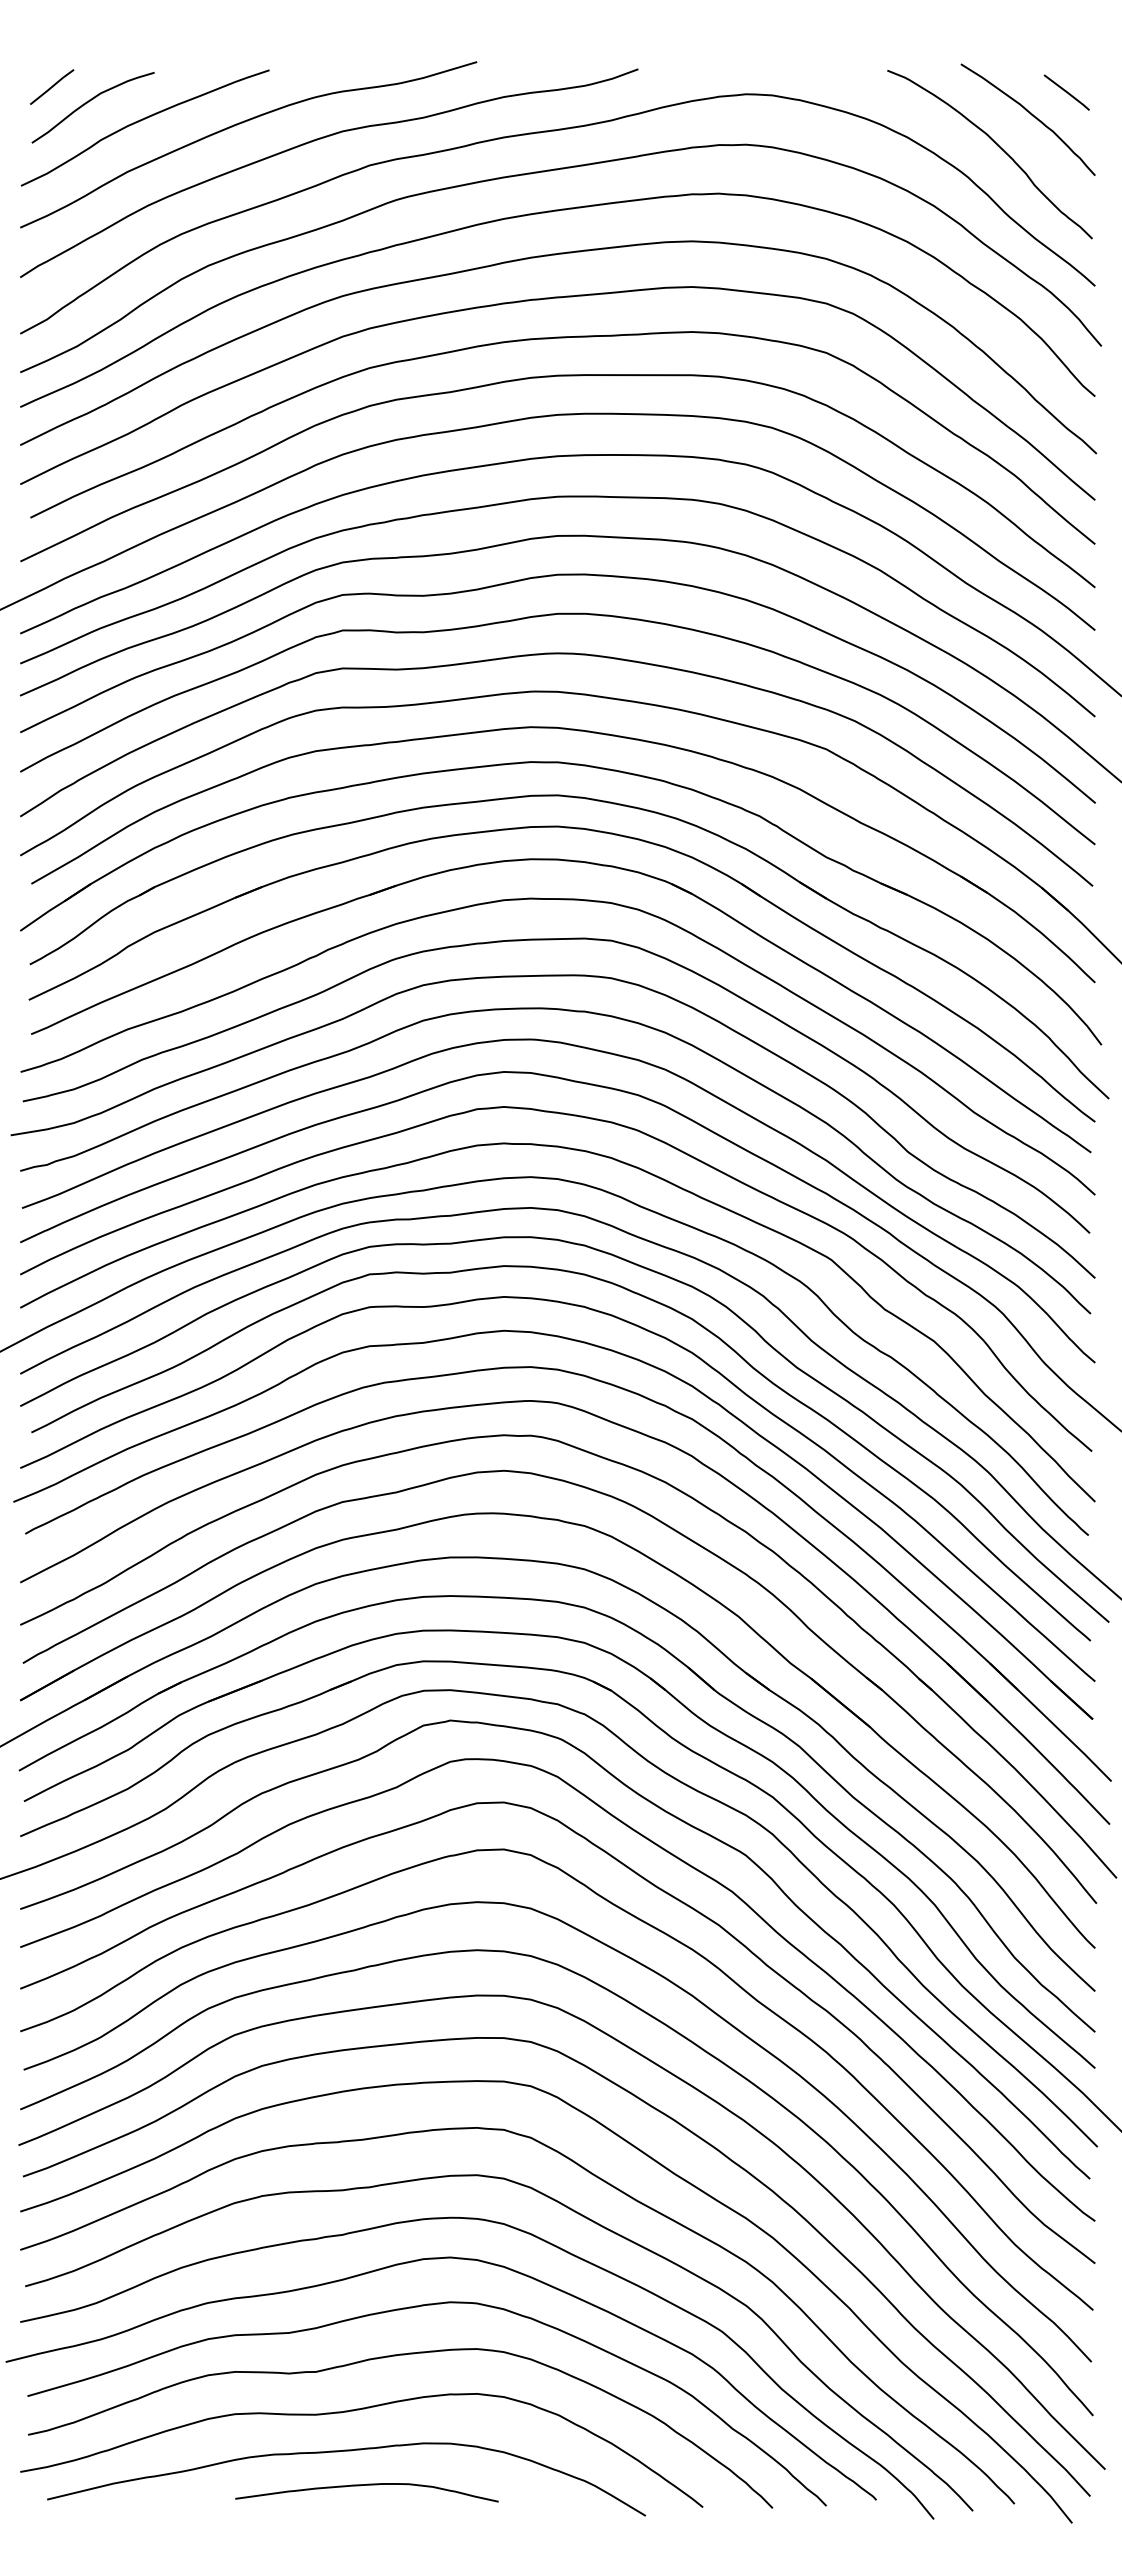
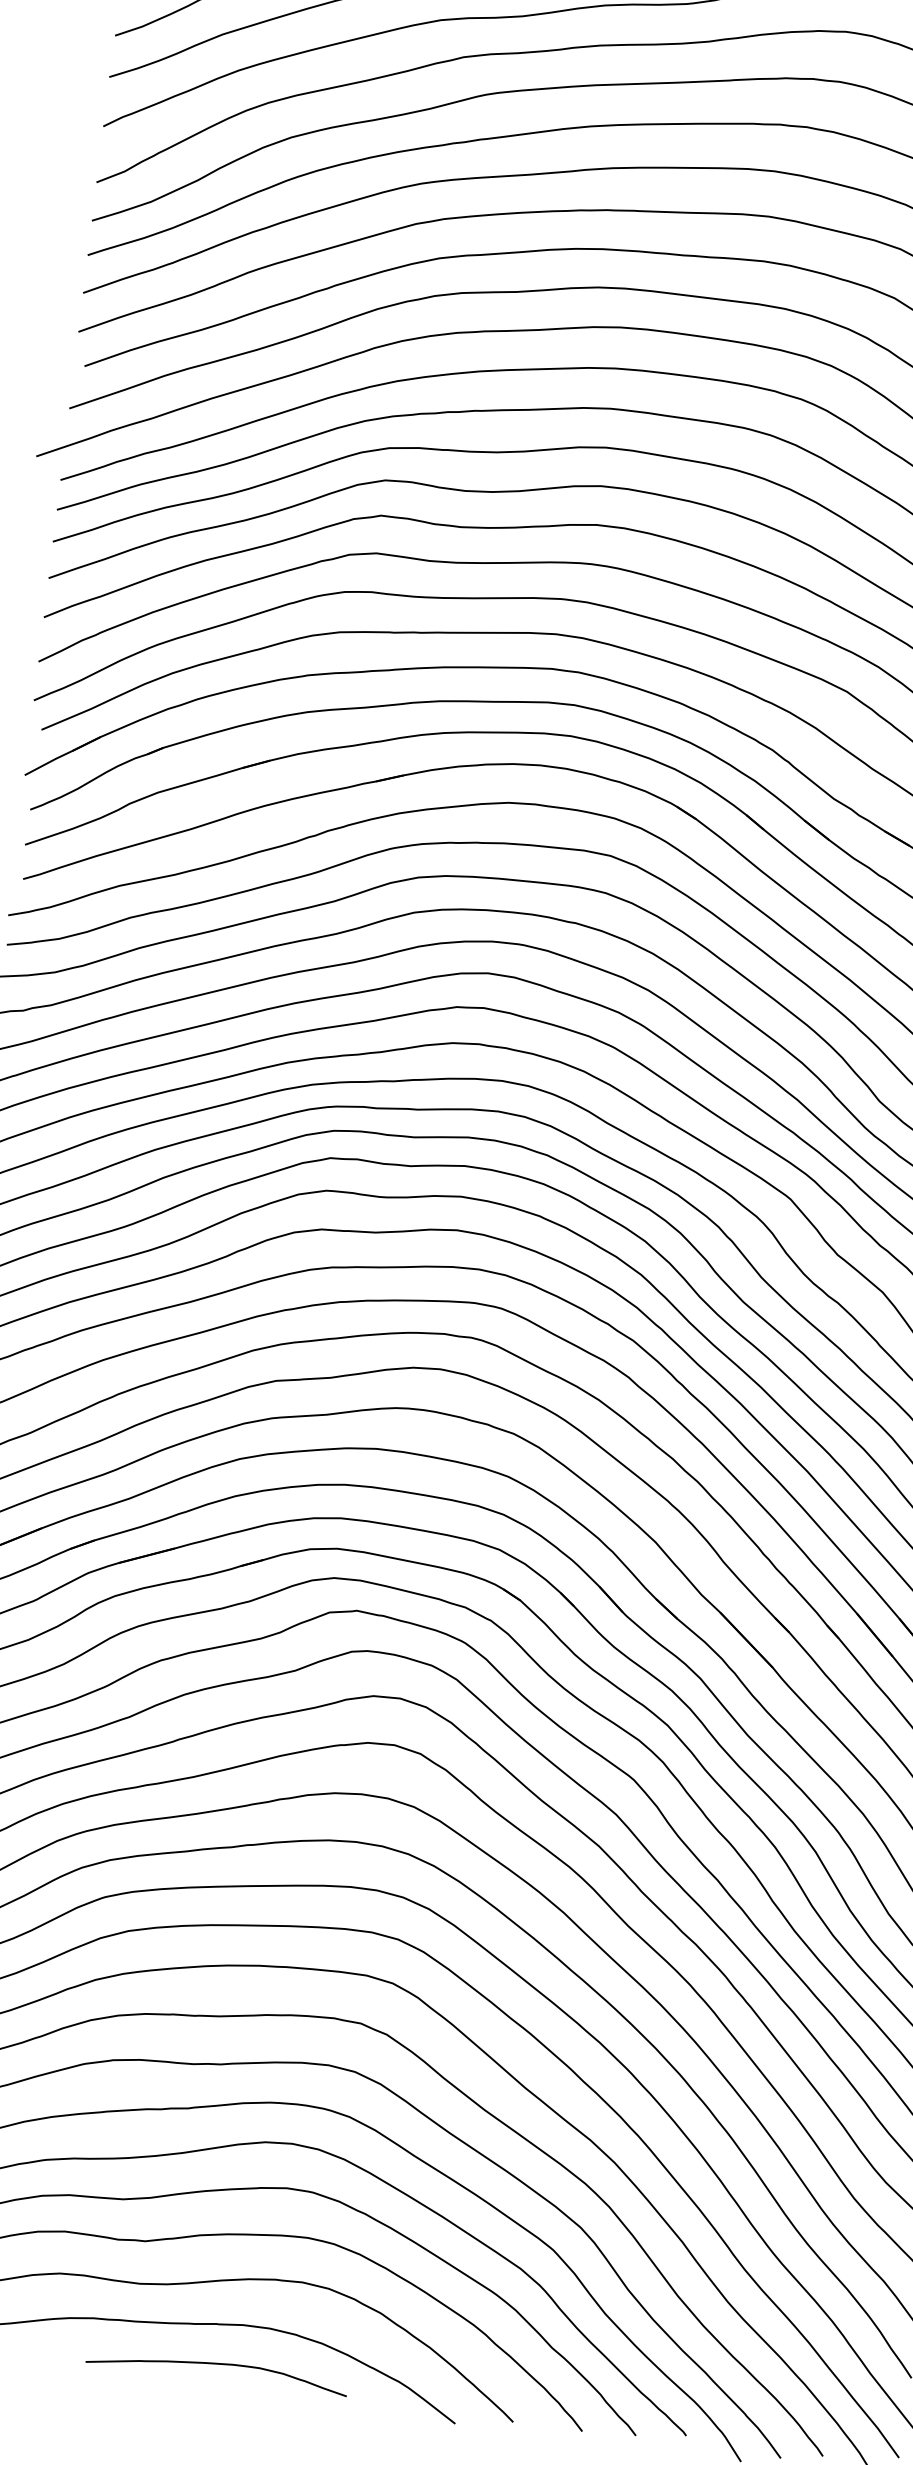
curve: (366, 2485) -> (217, 2364), moved

